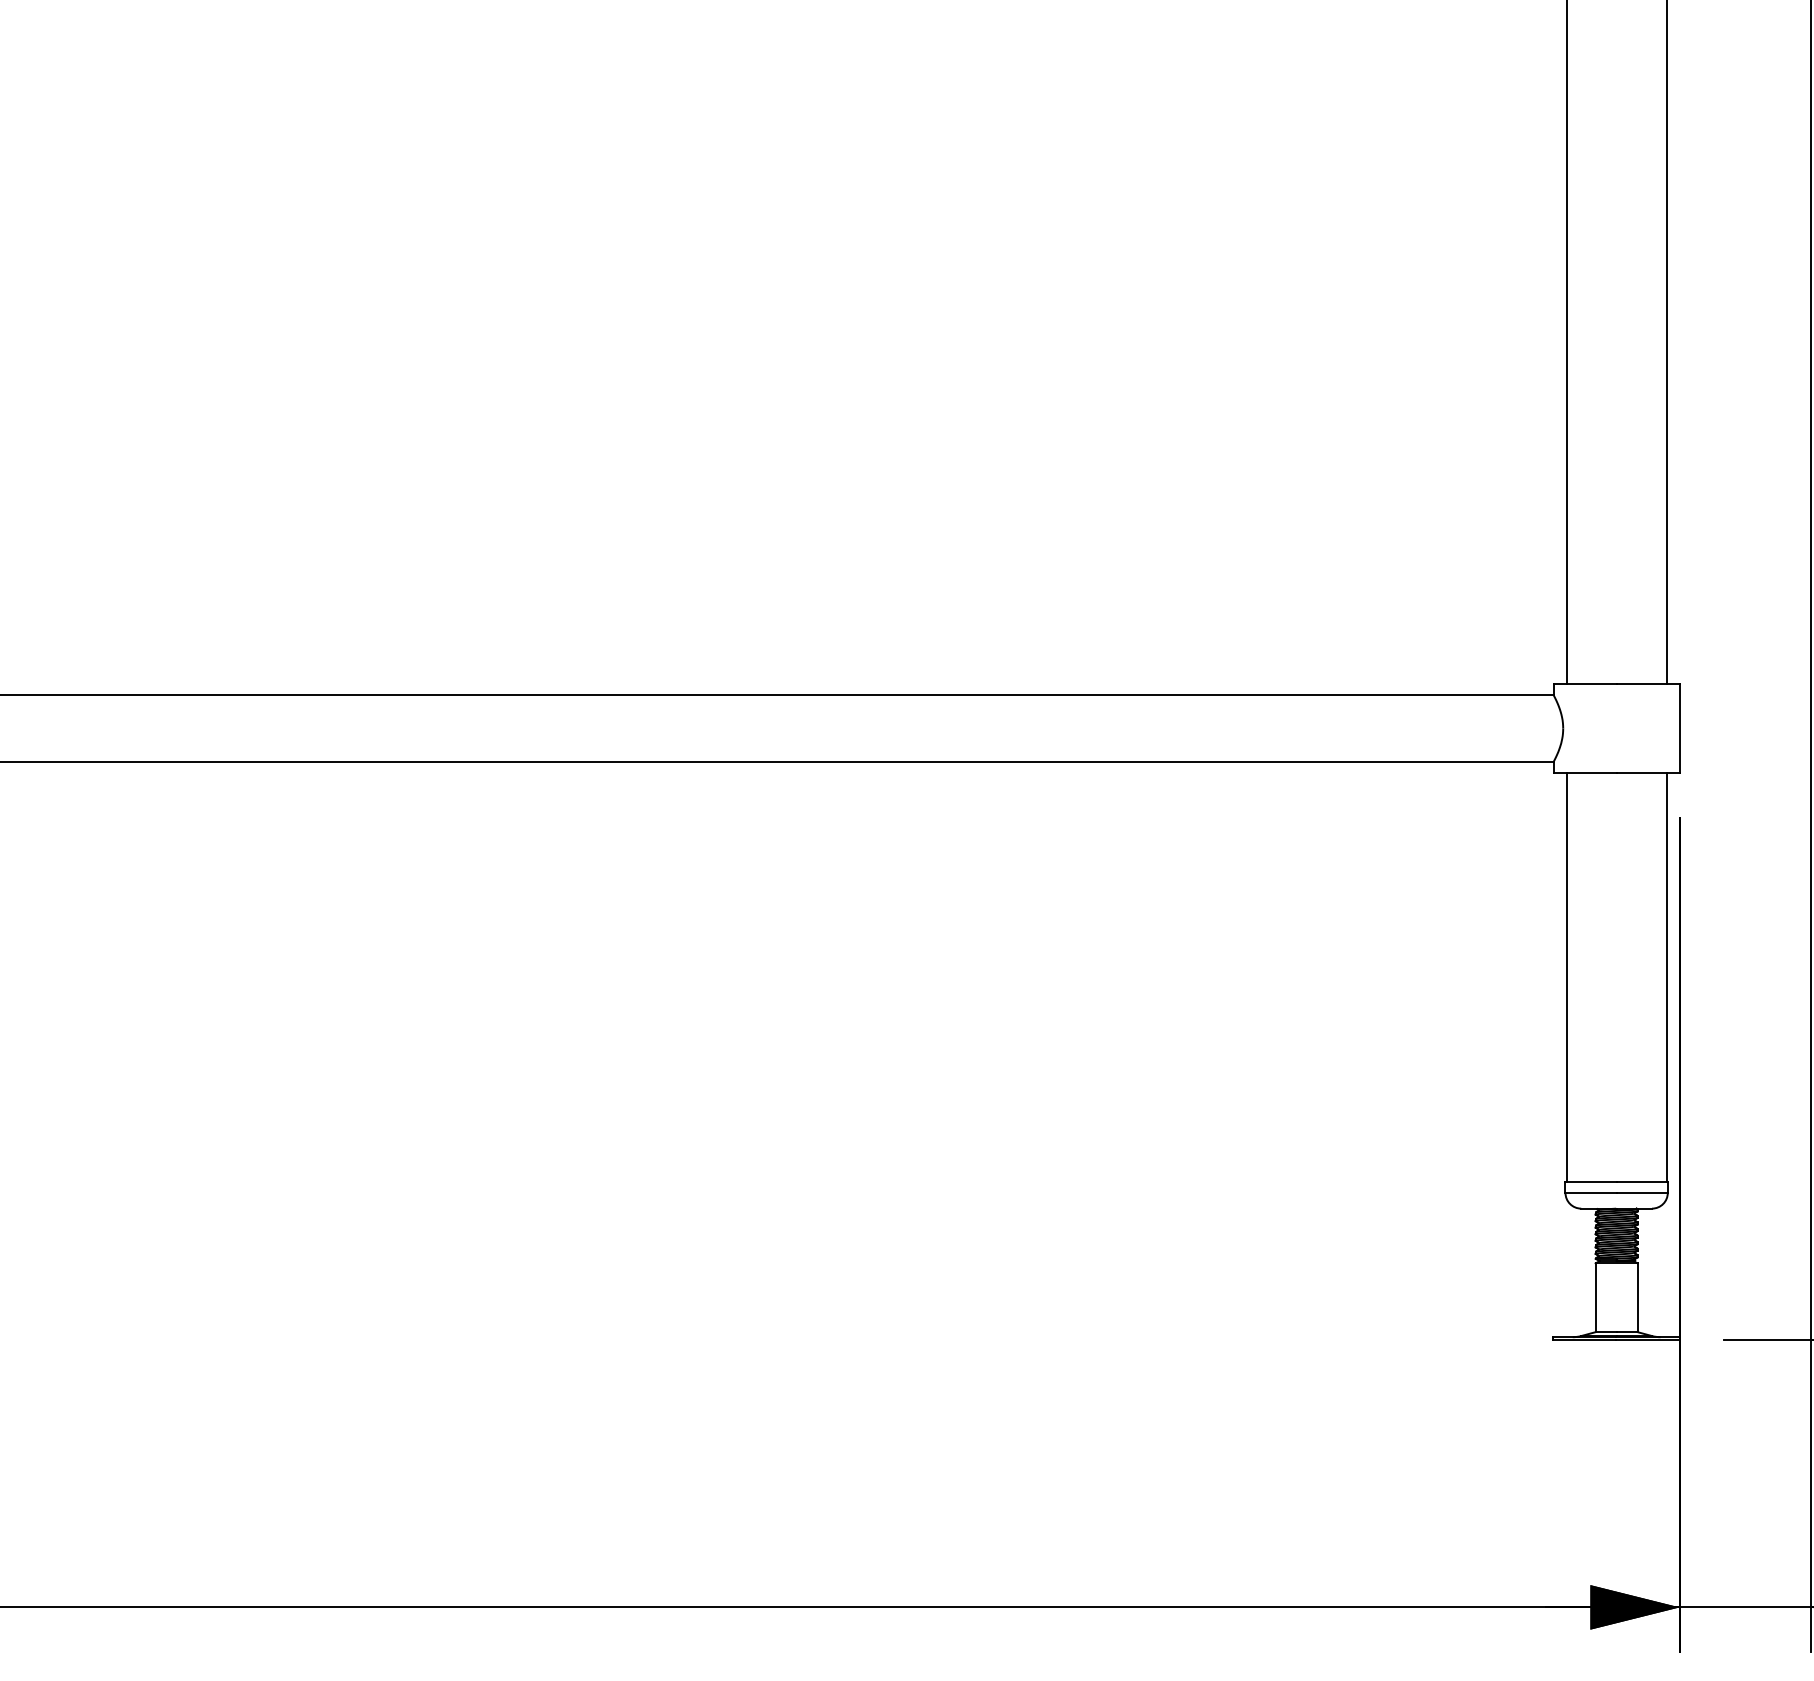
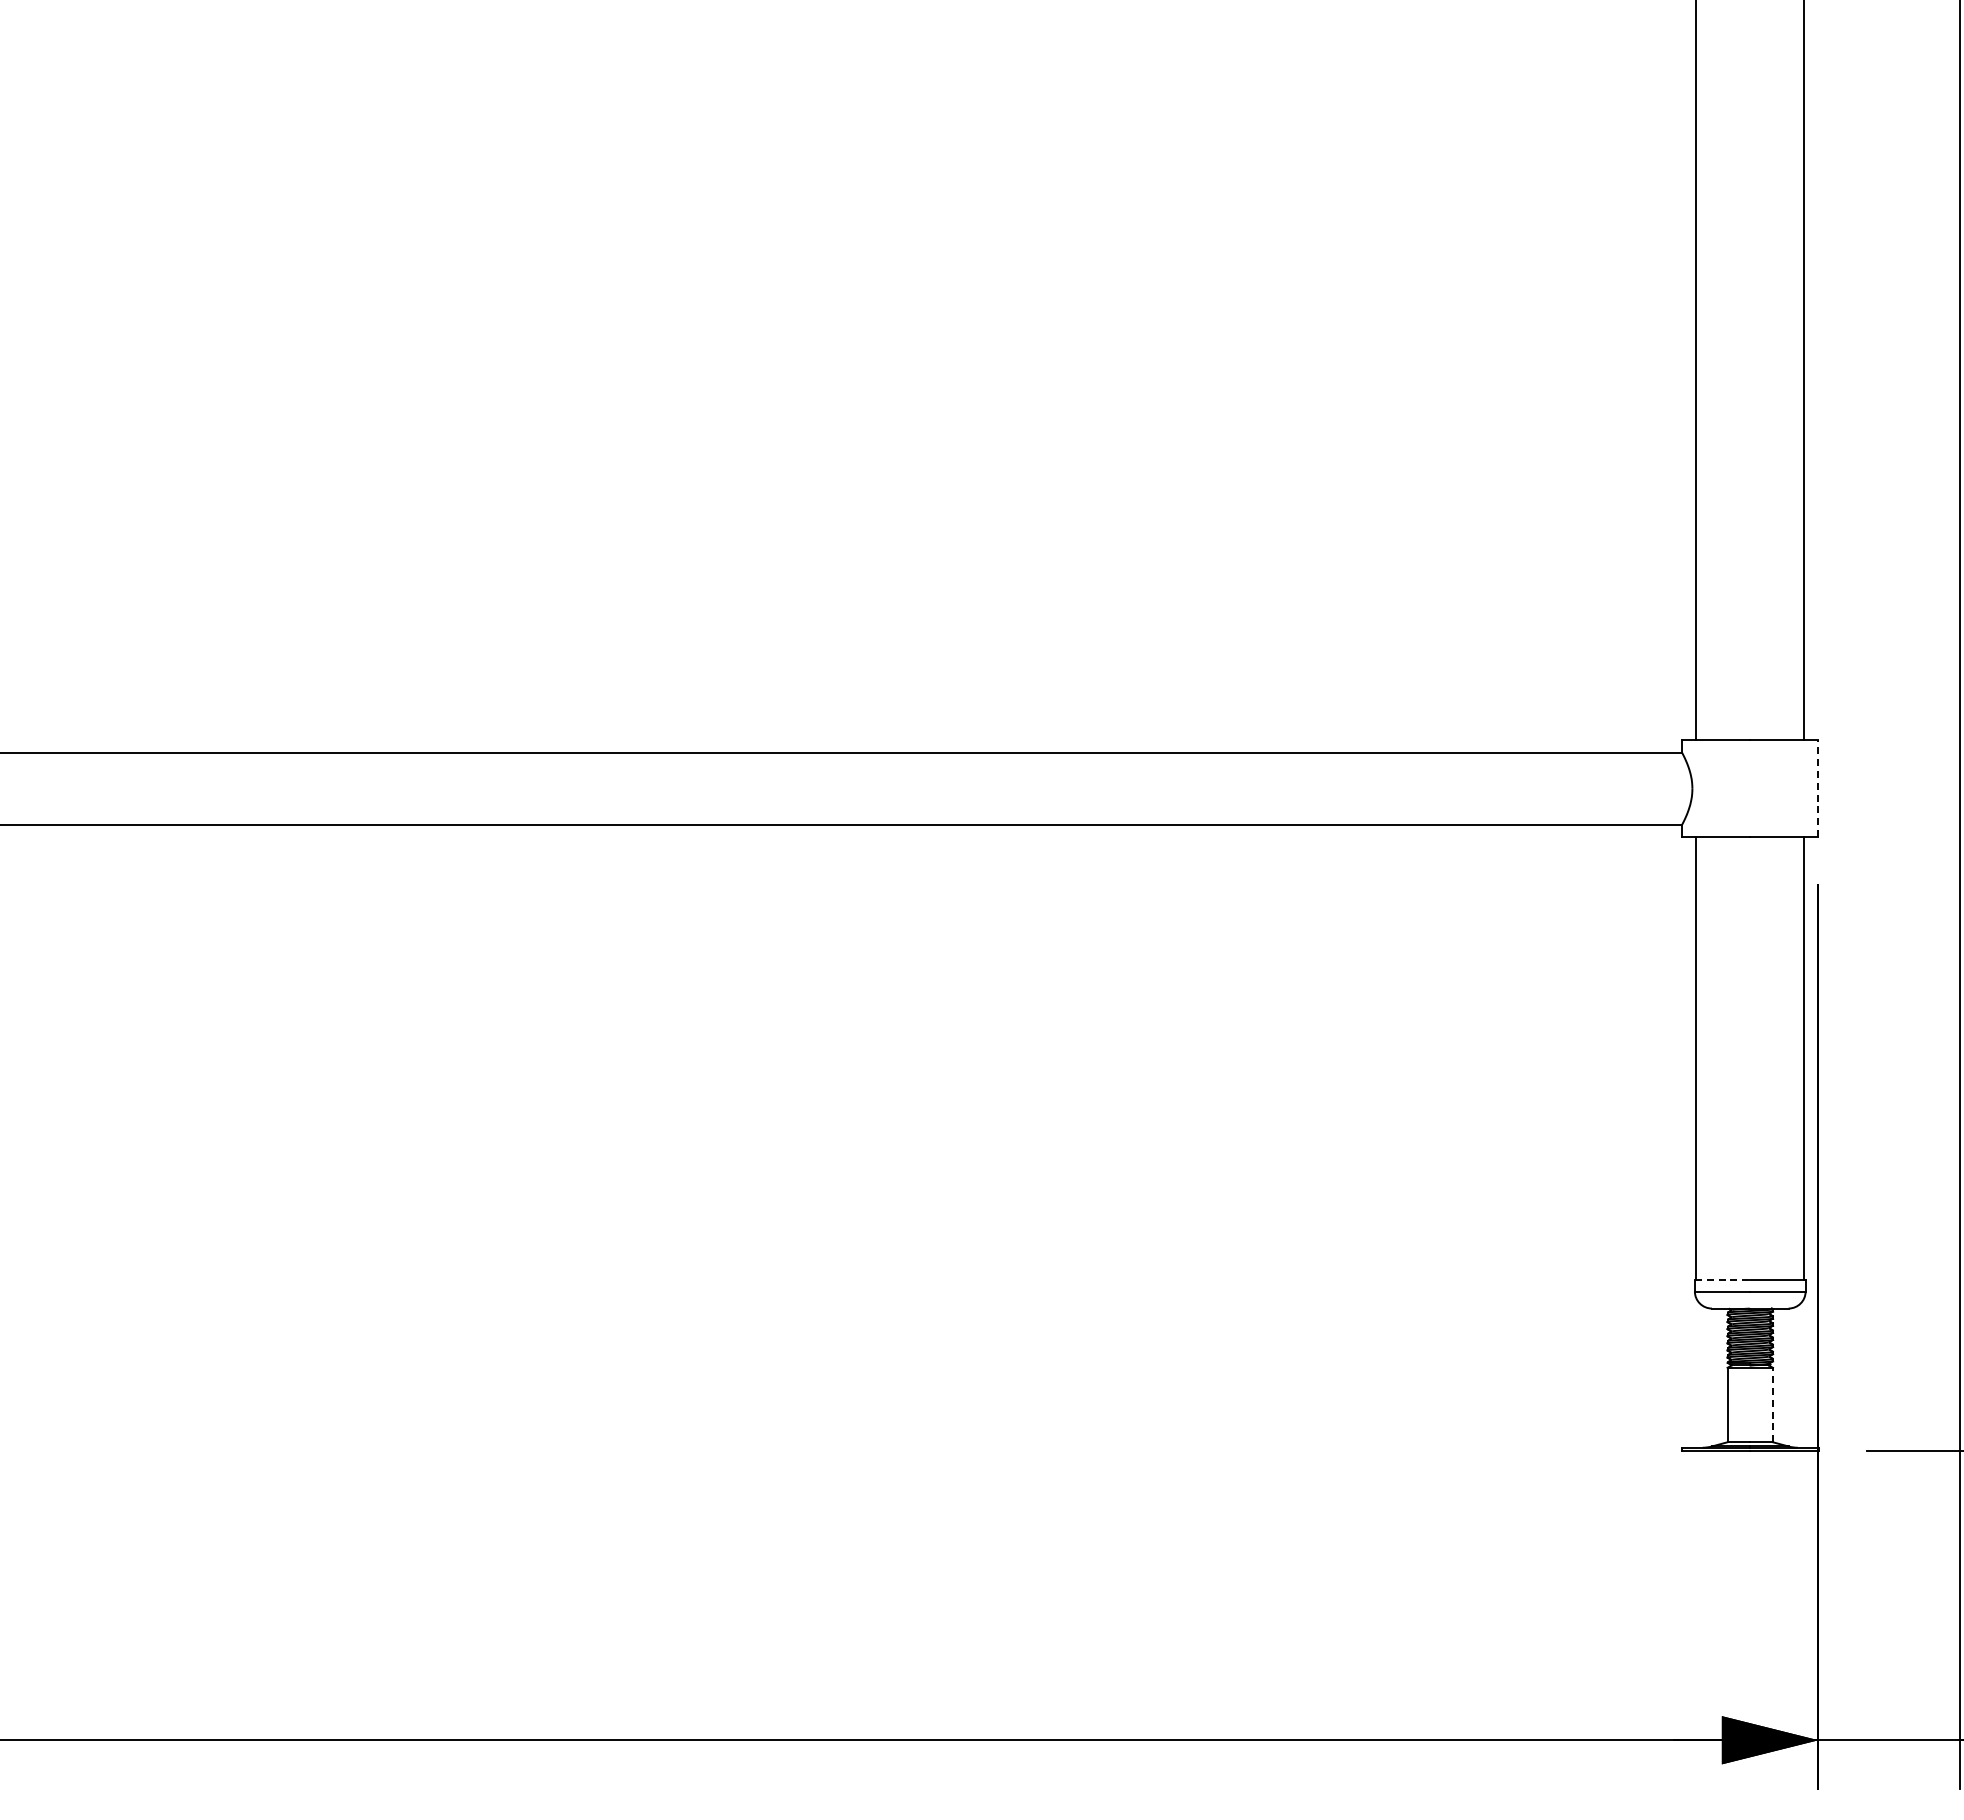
line: (1679, 728) -> (1818, 788), solid -> dashed
line: (1590, 1182) -> (1722, 1280), solid -> dashed
line: (1637, 1297) -> (1772, 1404), solid -> dashed

